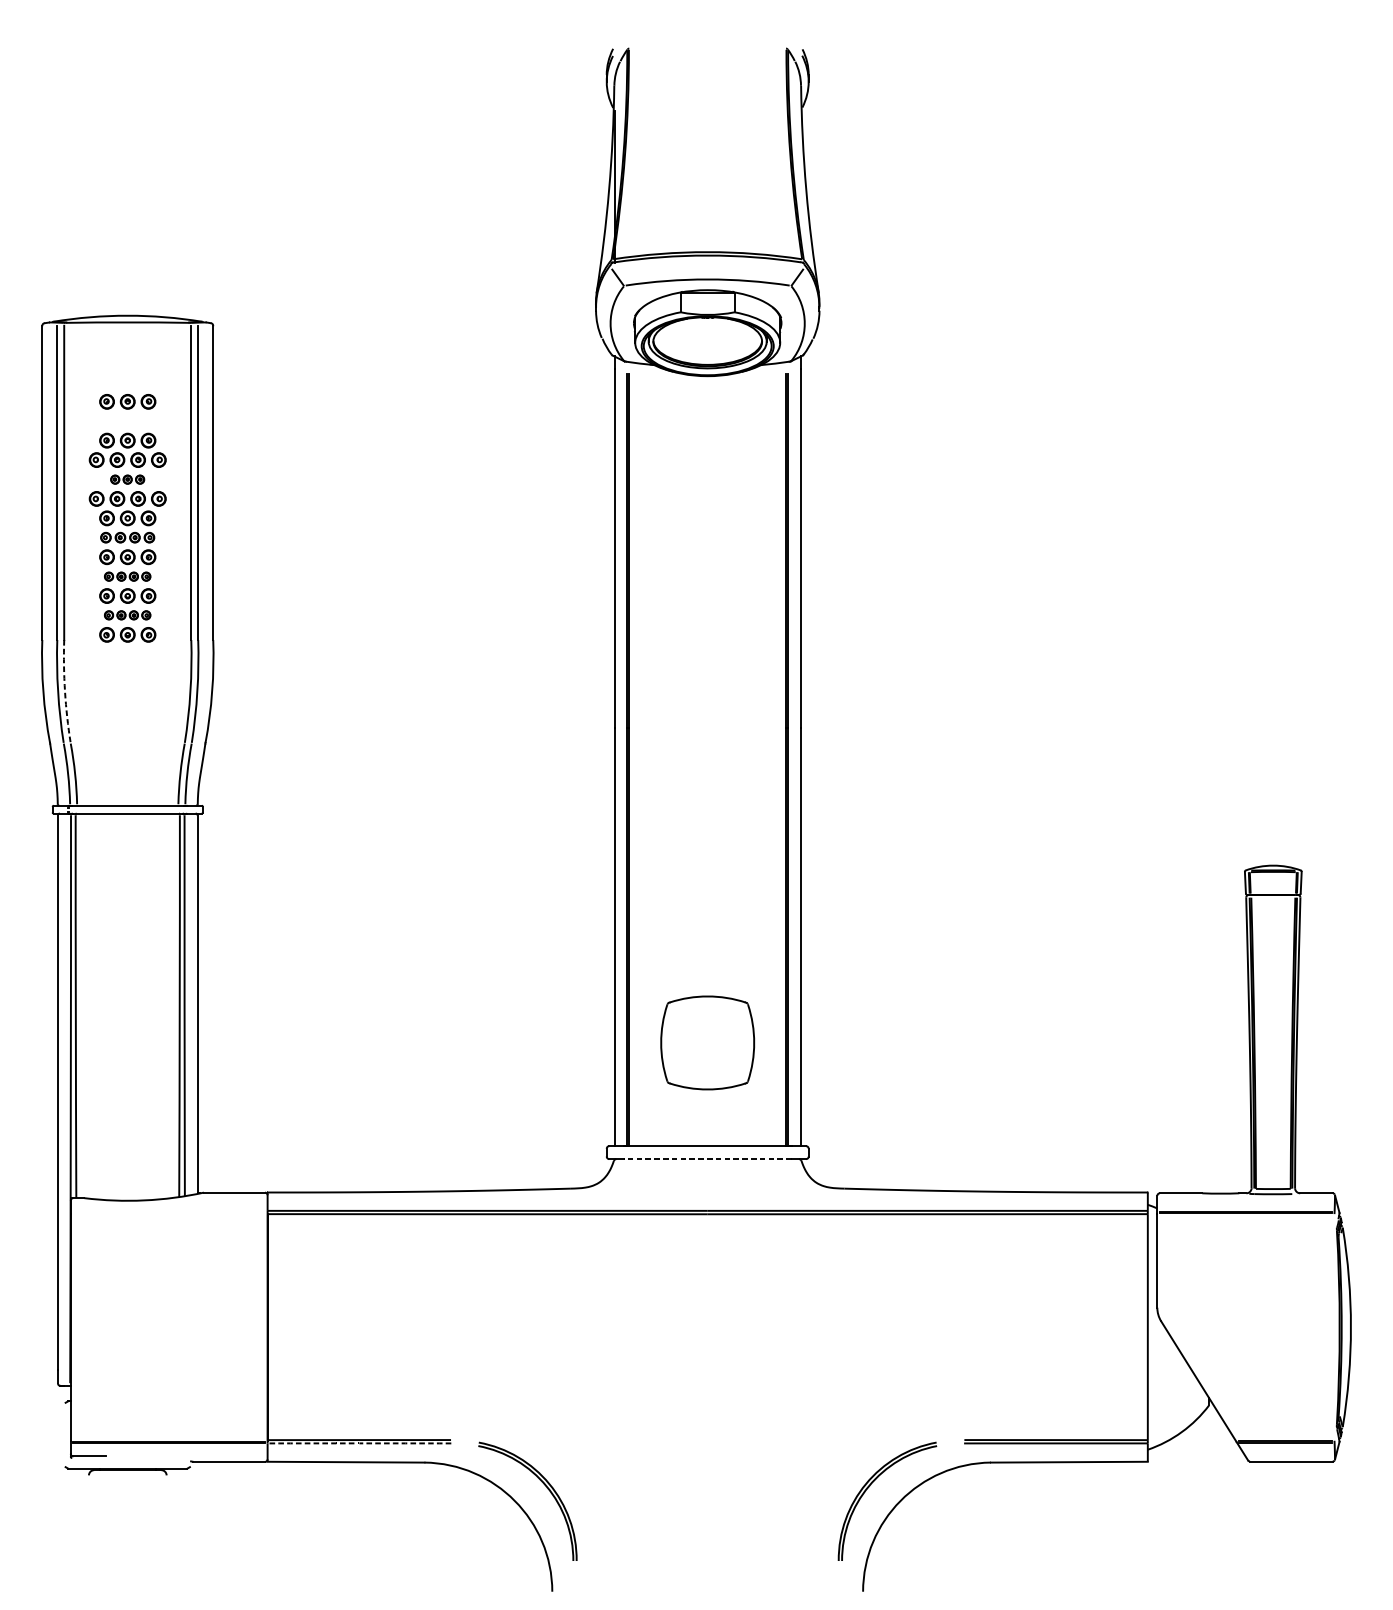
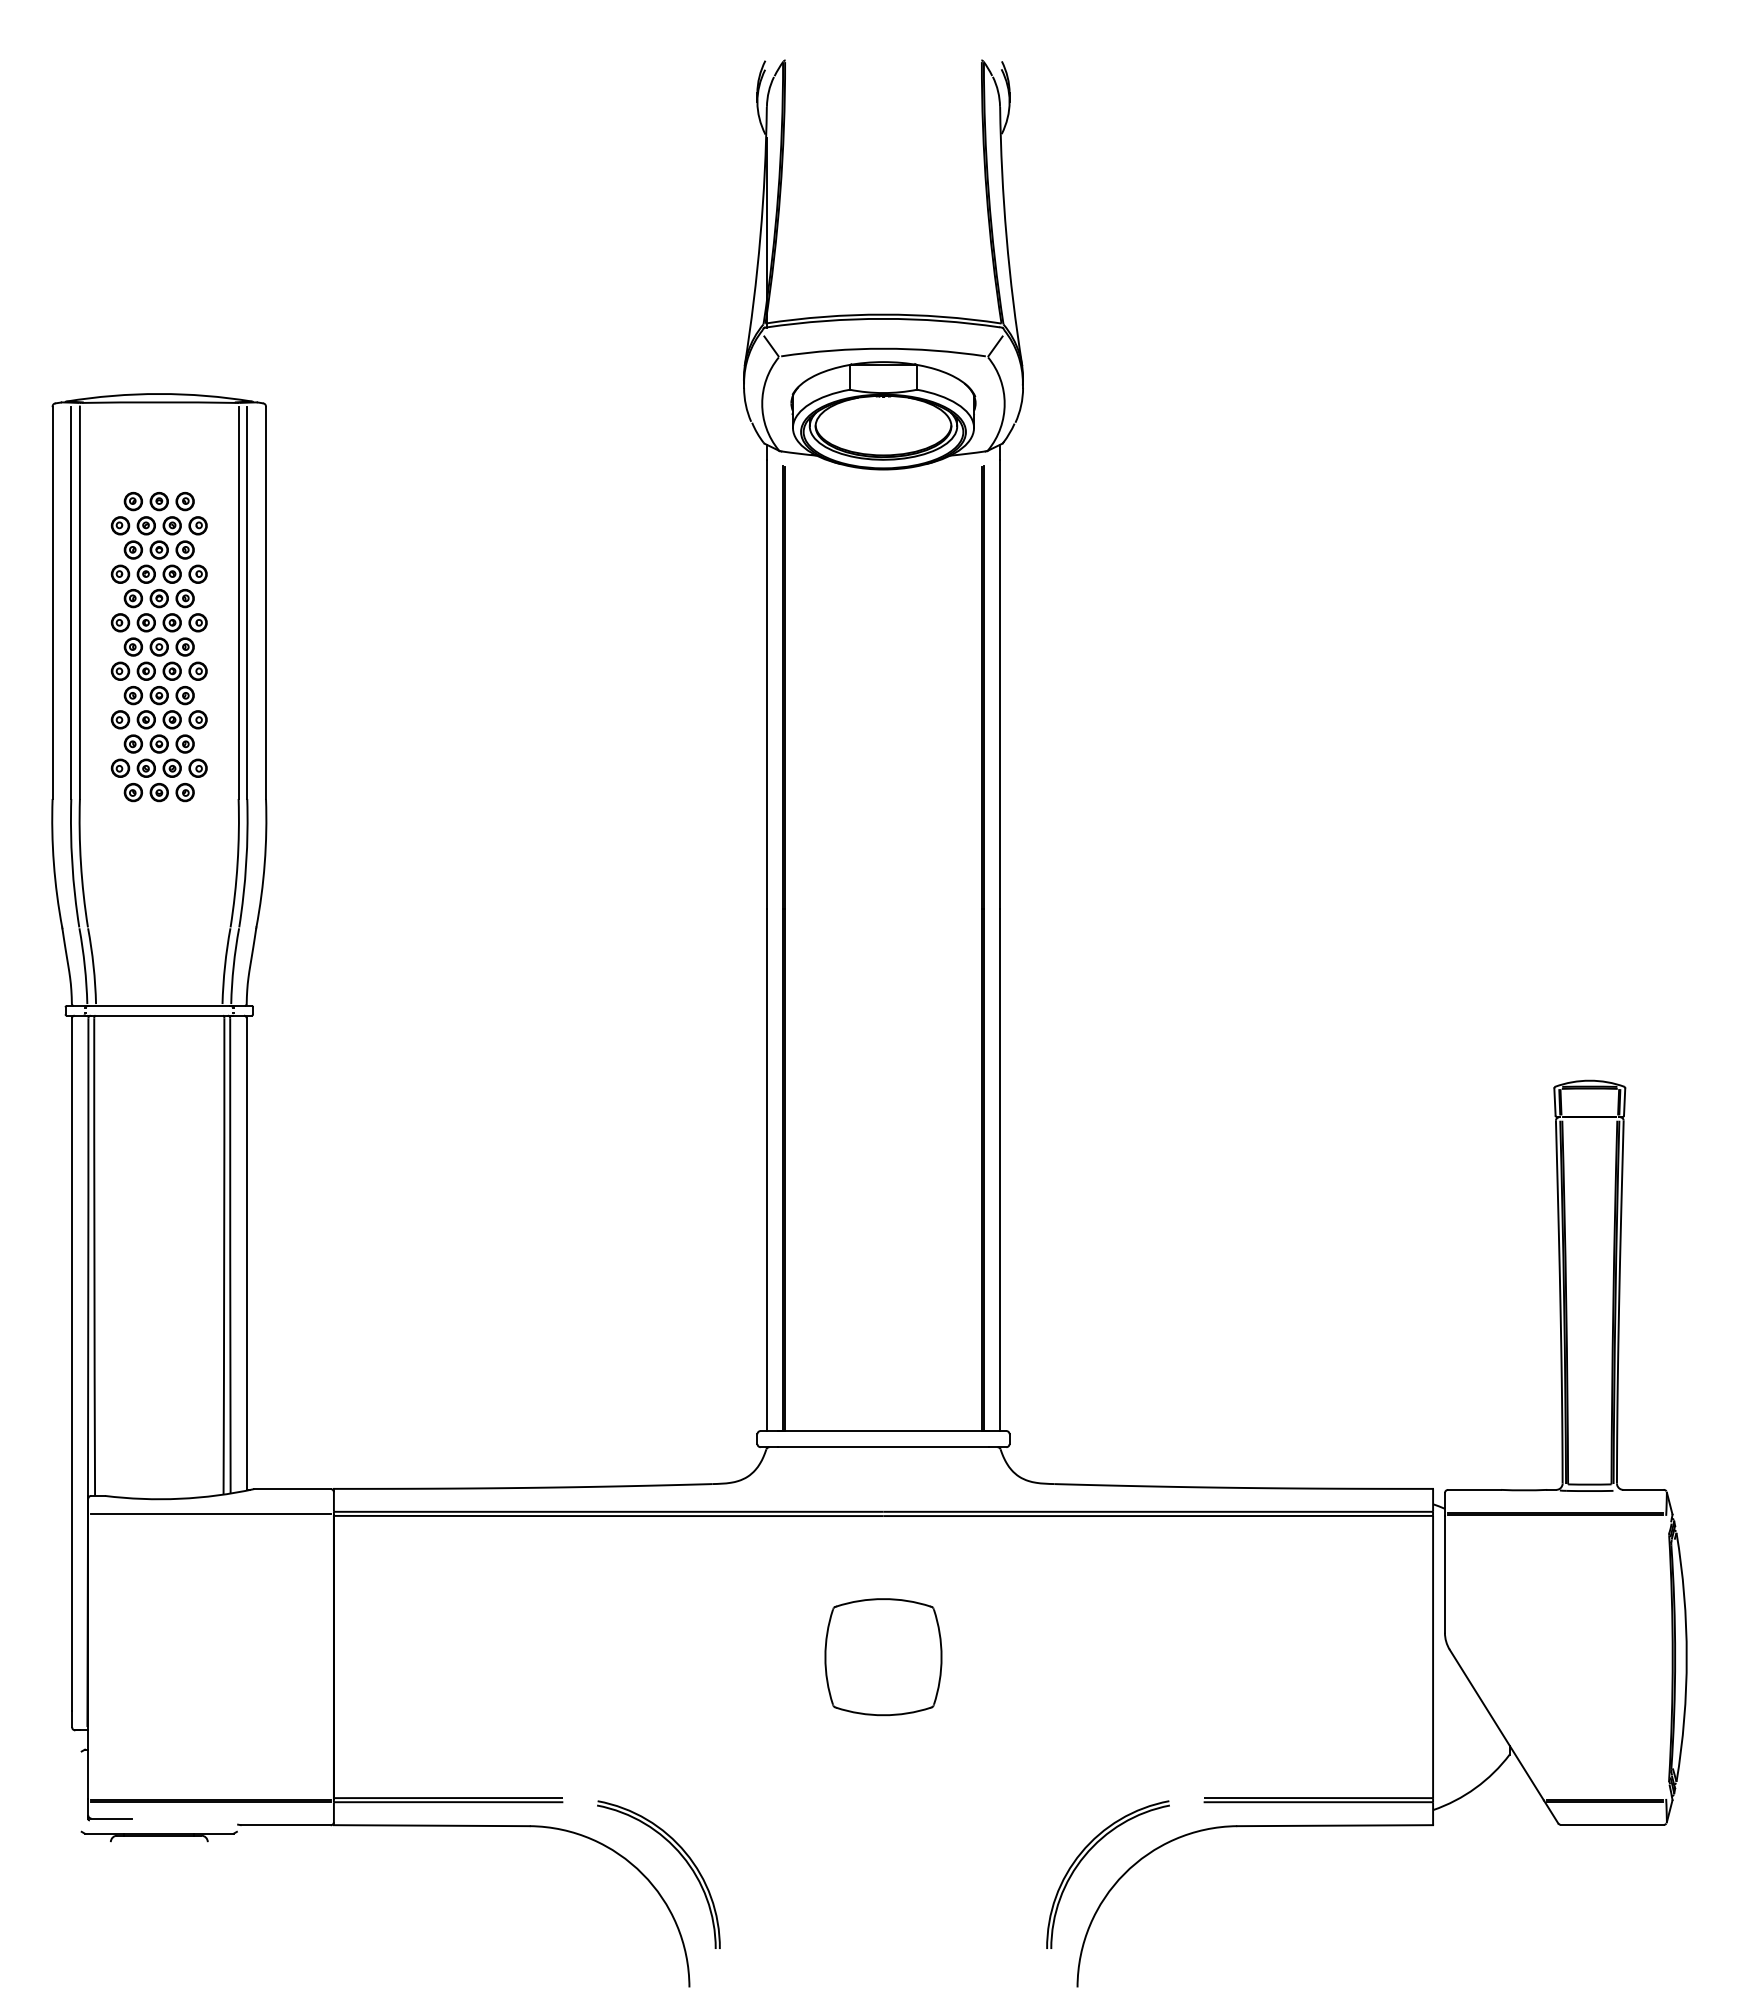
part: (127, 421) -> (158, 525), added
part: (127, 479) -> (158, 598), size x1.67
part: (127, 537) -> (158, 670), size x1.43
part: (127, 576) -> (158, 719), size x1.67
part: (127, 614) -> (158, 767), size x1.67
arc: (64, 691) -> (80, 863), dashed -> solid
part: (707, 1043) -> (883, 1657), moved
line: (706, 1159) -> (882, 1447), dashed -> solid
line: (168, 1213) -> (210, 1514), added
arc: (359, 1443) -> (448, 1802), dashed -> solid

